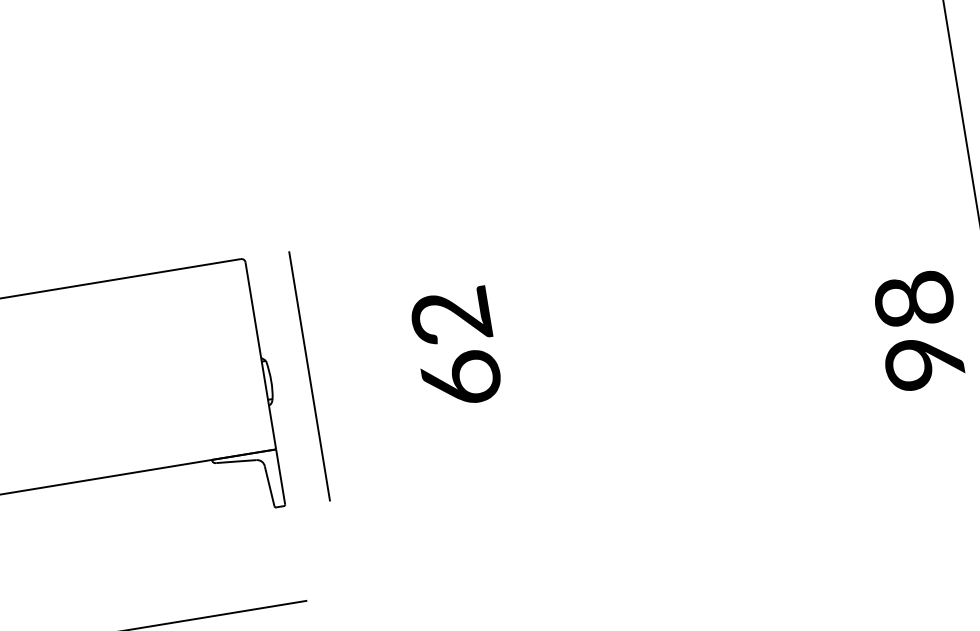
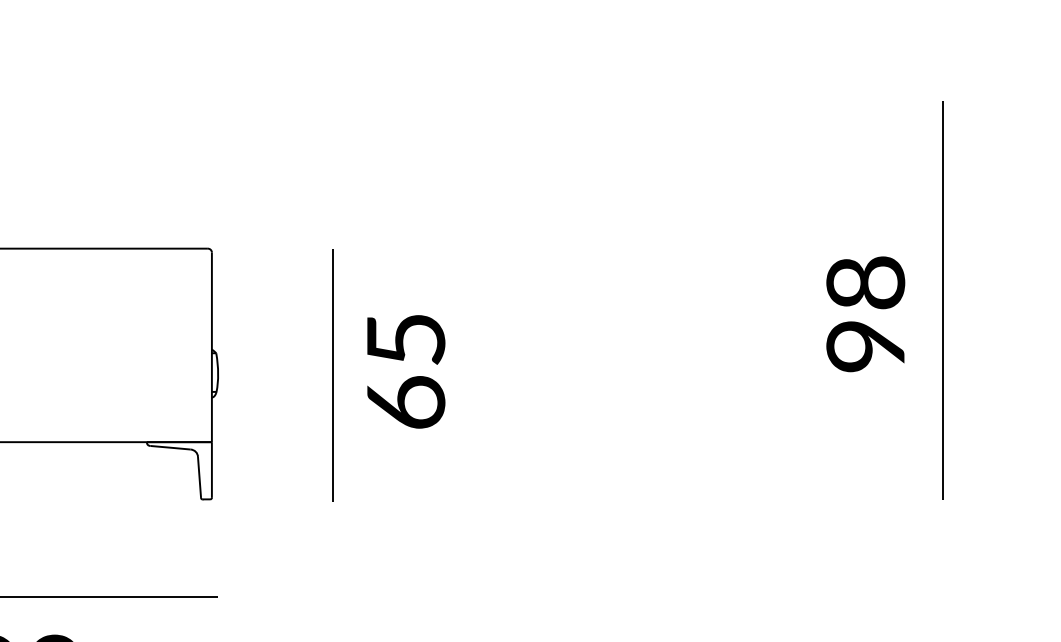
text: (450, 316) -> (405, 339), 62 -> 65
text: (919, 331) -> (865, 314), moved
line: (309, 376) -> (332, 375), moved

